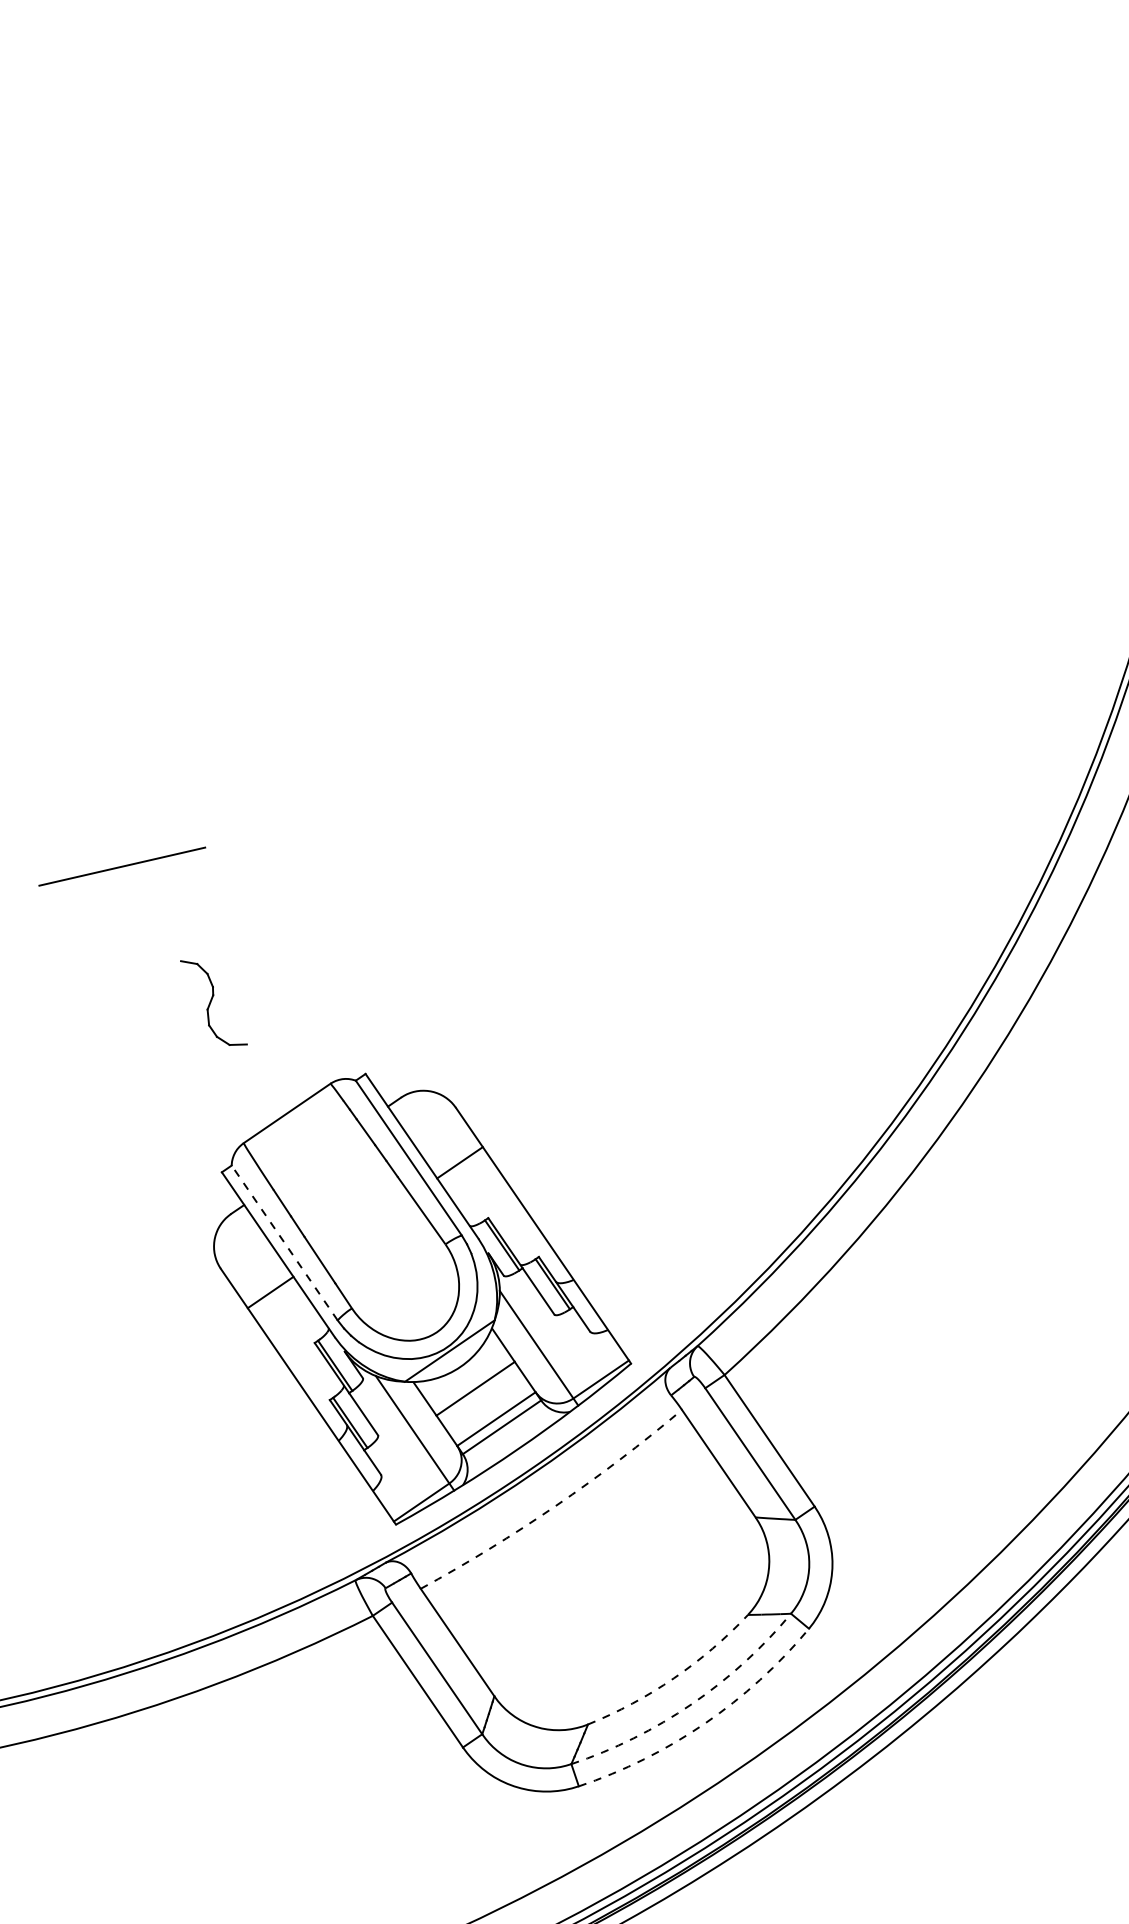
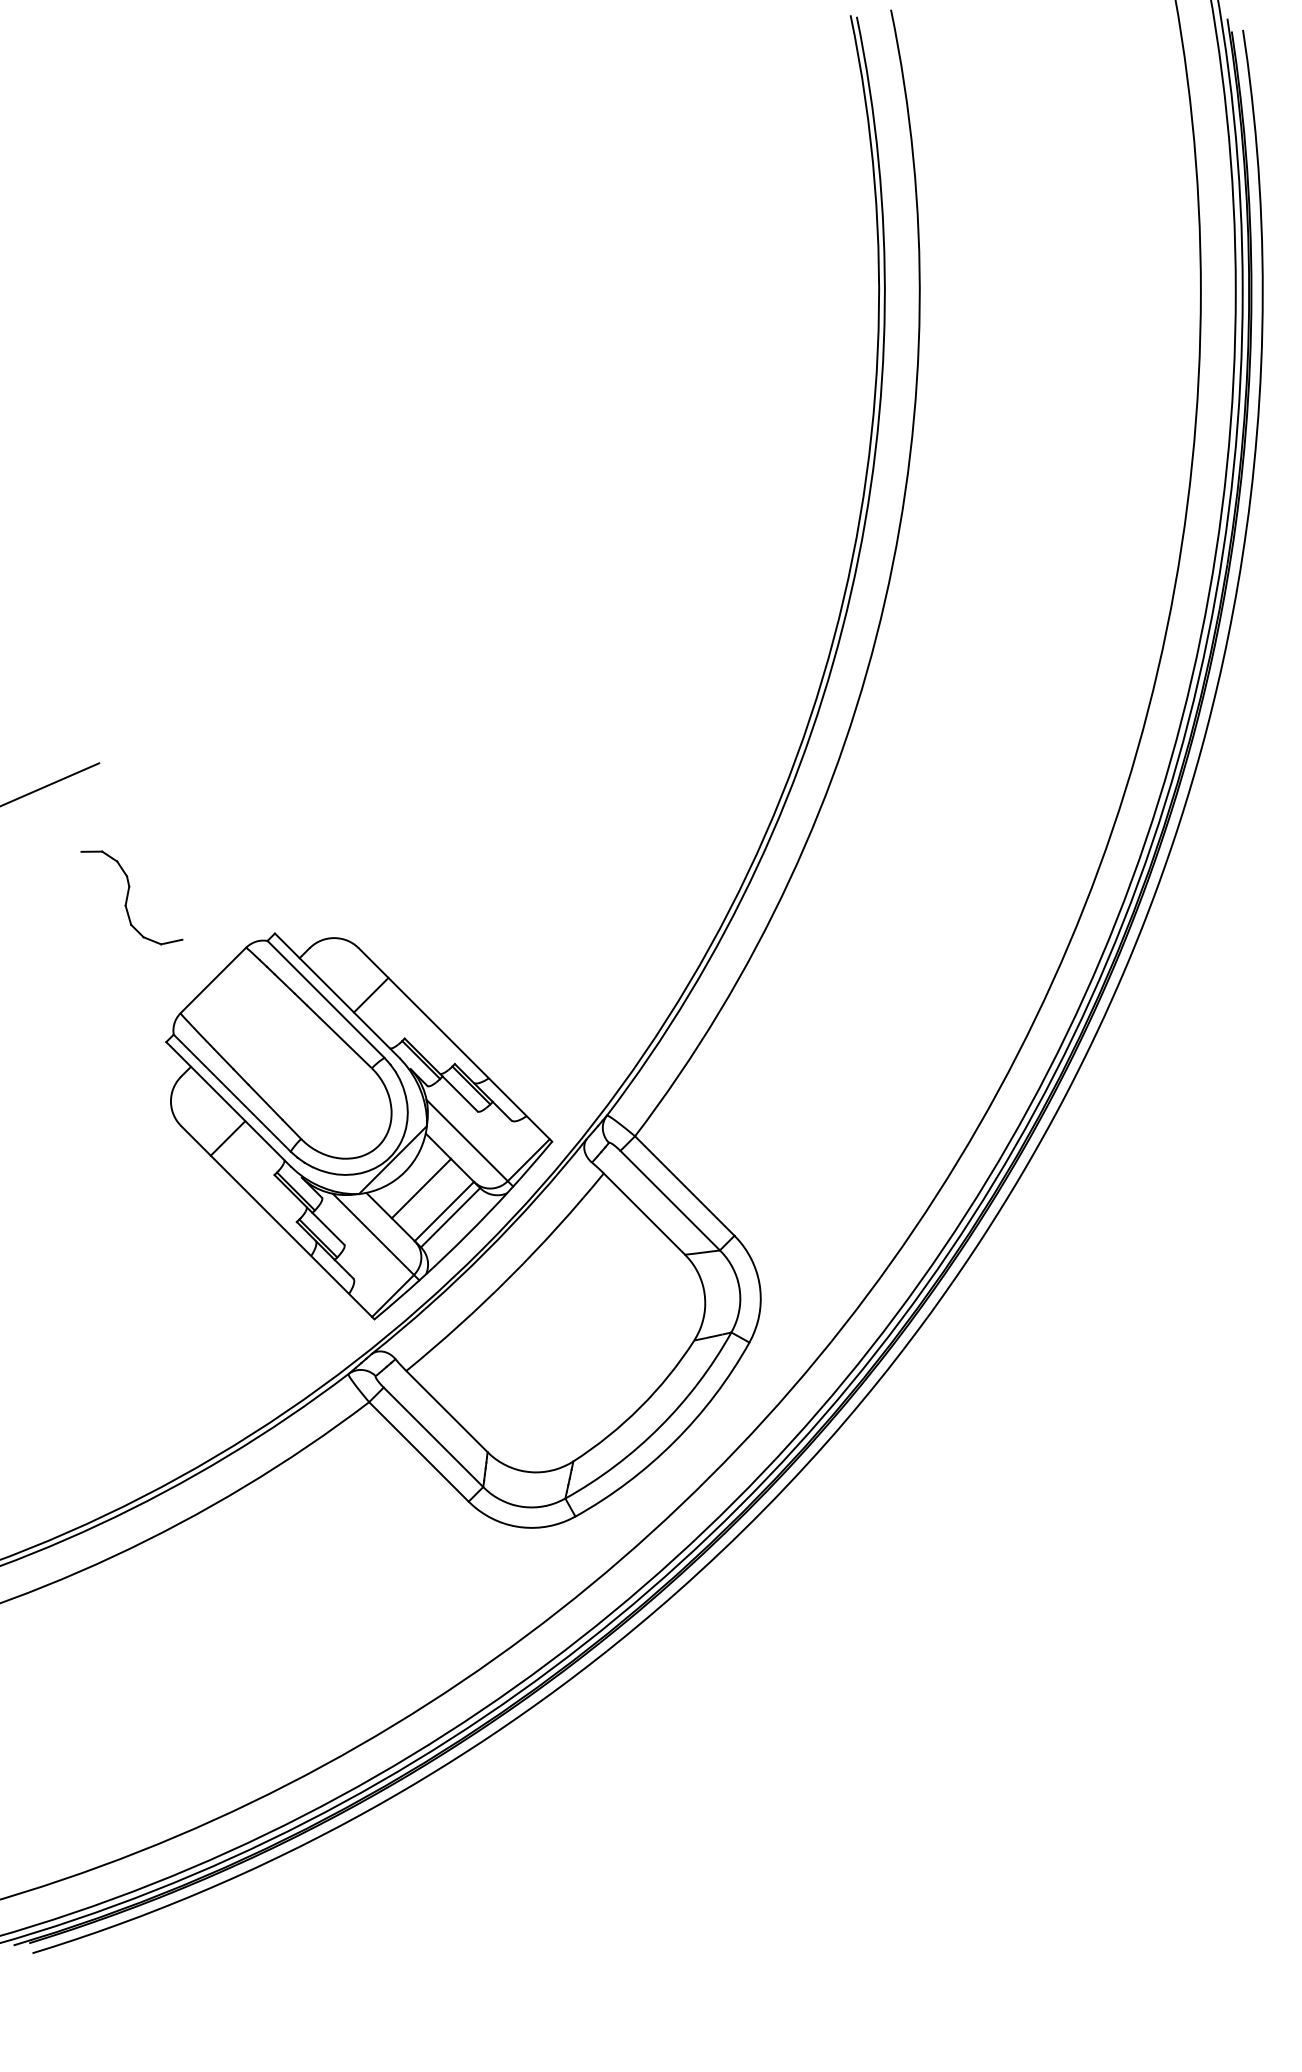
part: (213, 1003) -> (131, 897), size x1.43
line: (284, 1243) -> (232, 1093), dashed -> solid
arc: (556, 1506) -> (510, 1277), dashed -> solid
arc: (674, 1678) -> (640, 1407), dashed -> solid
arc: (691, 1704) -> (659, 1427), dashed -> solid
arc: (704, 1723) -> (674, 1441), dashed -> solid

